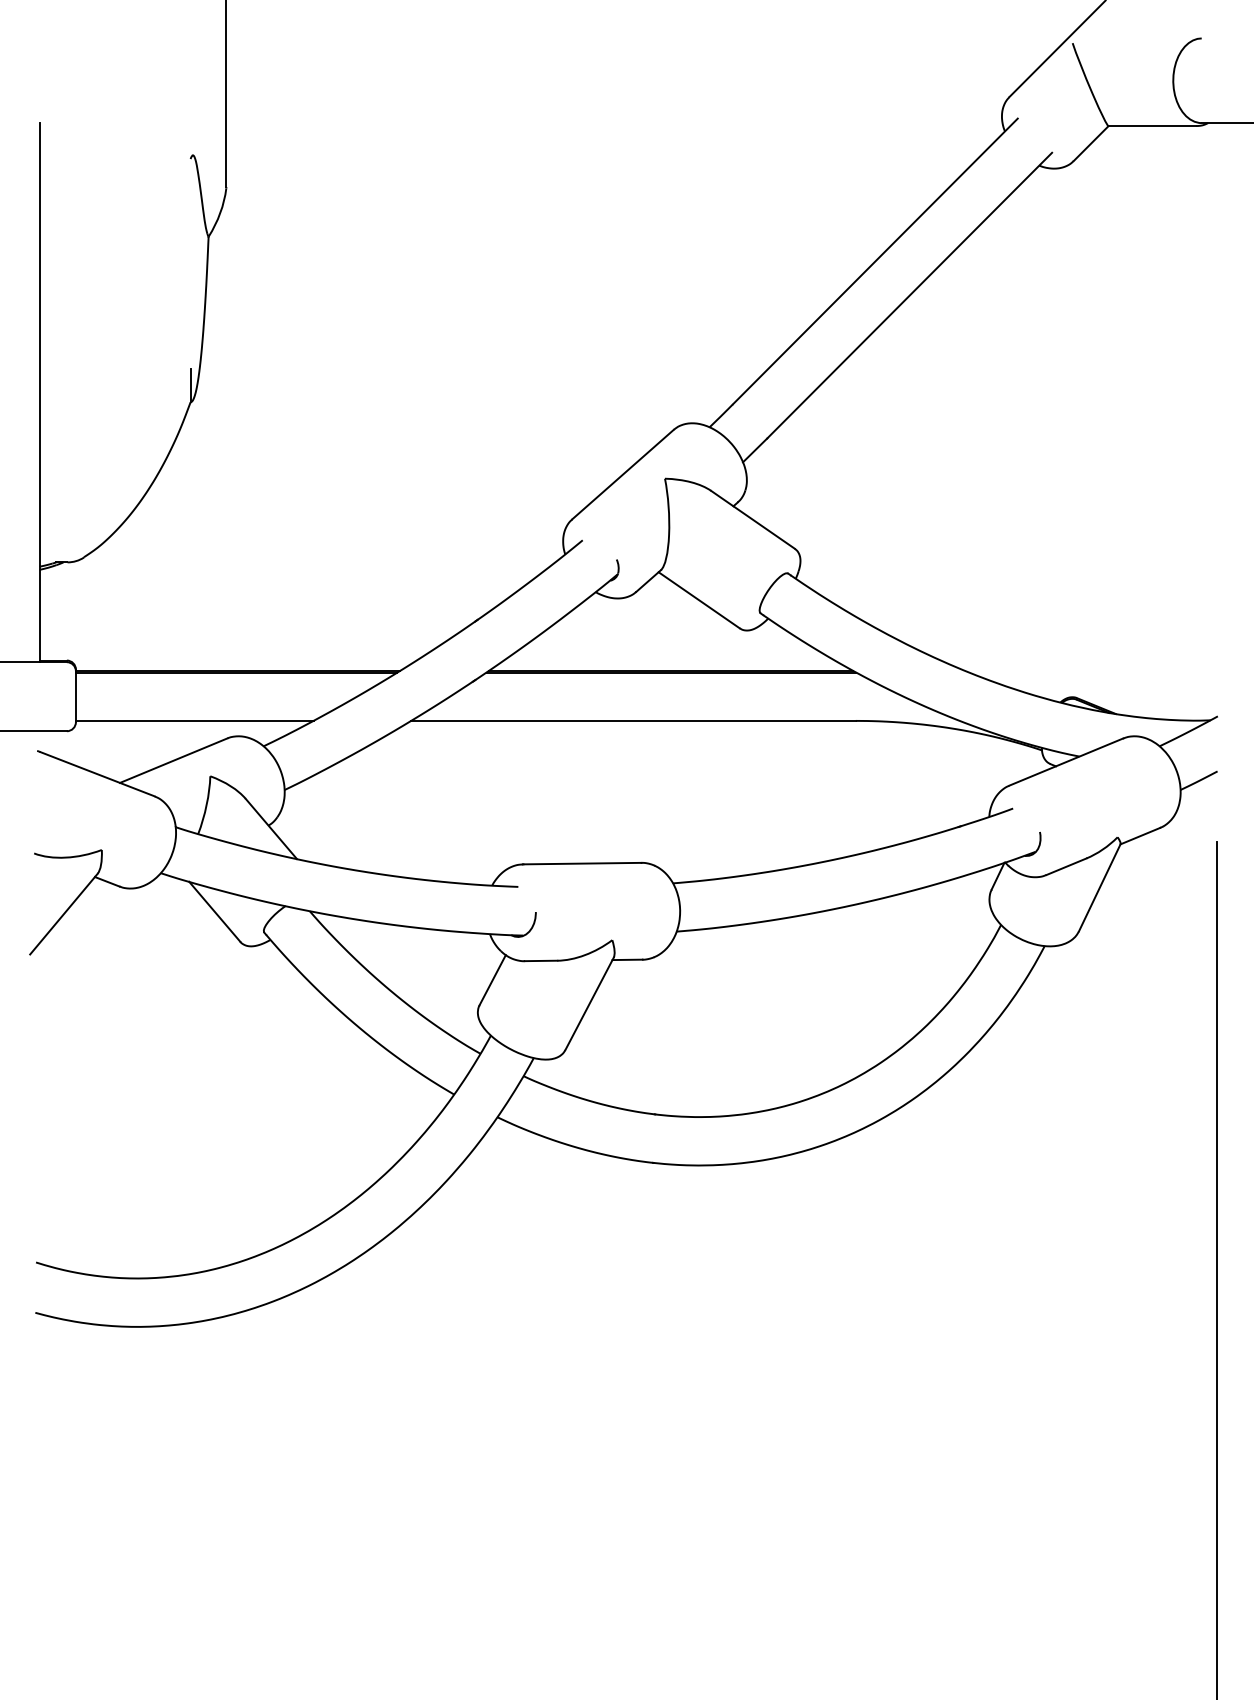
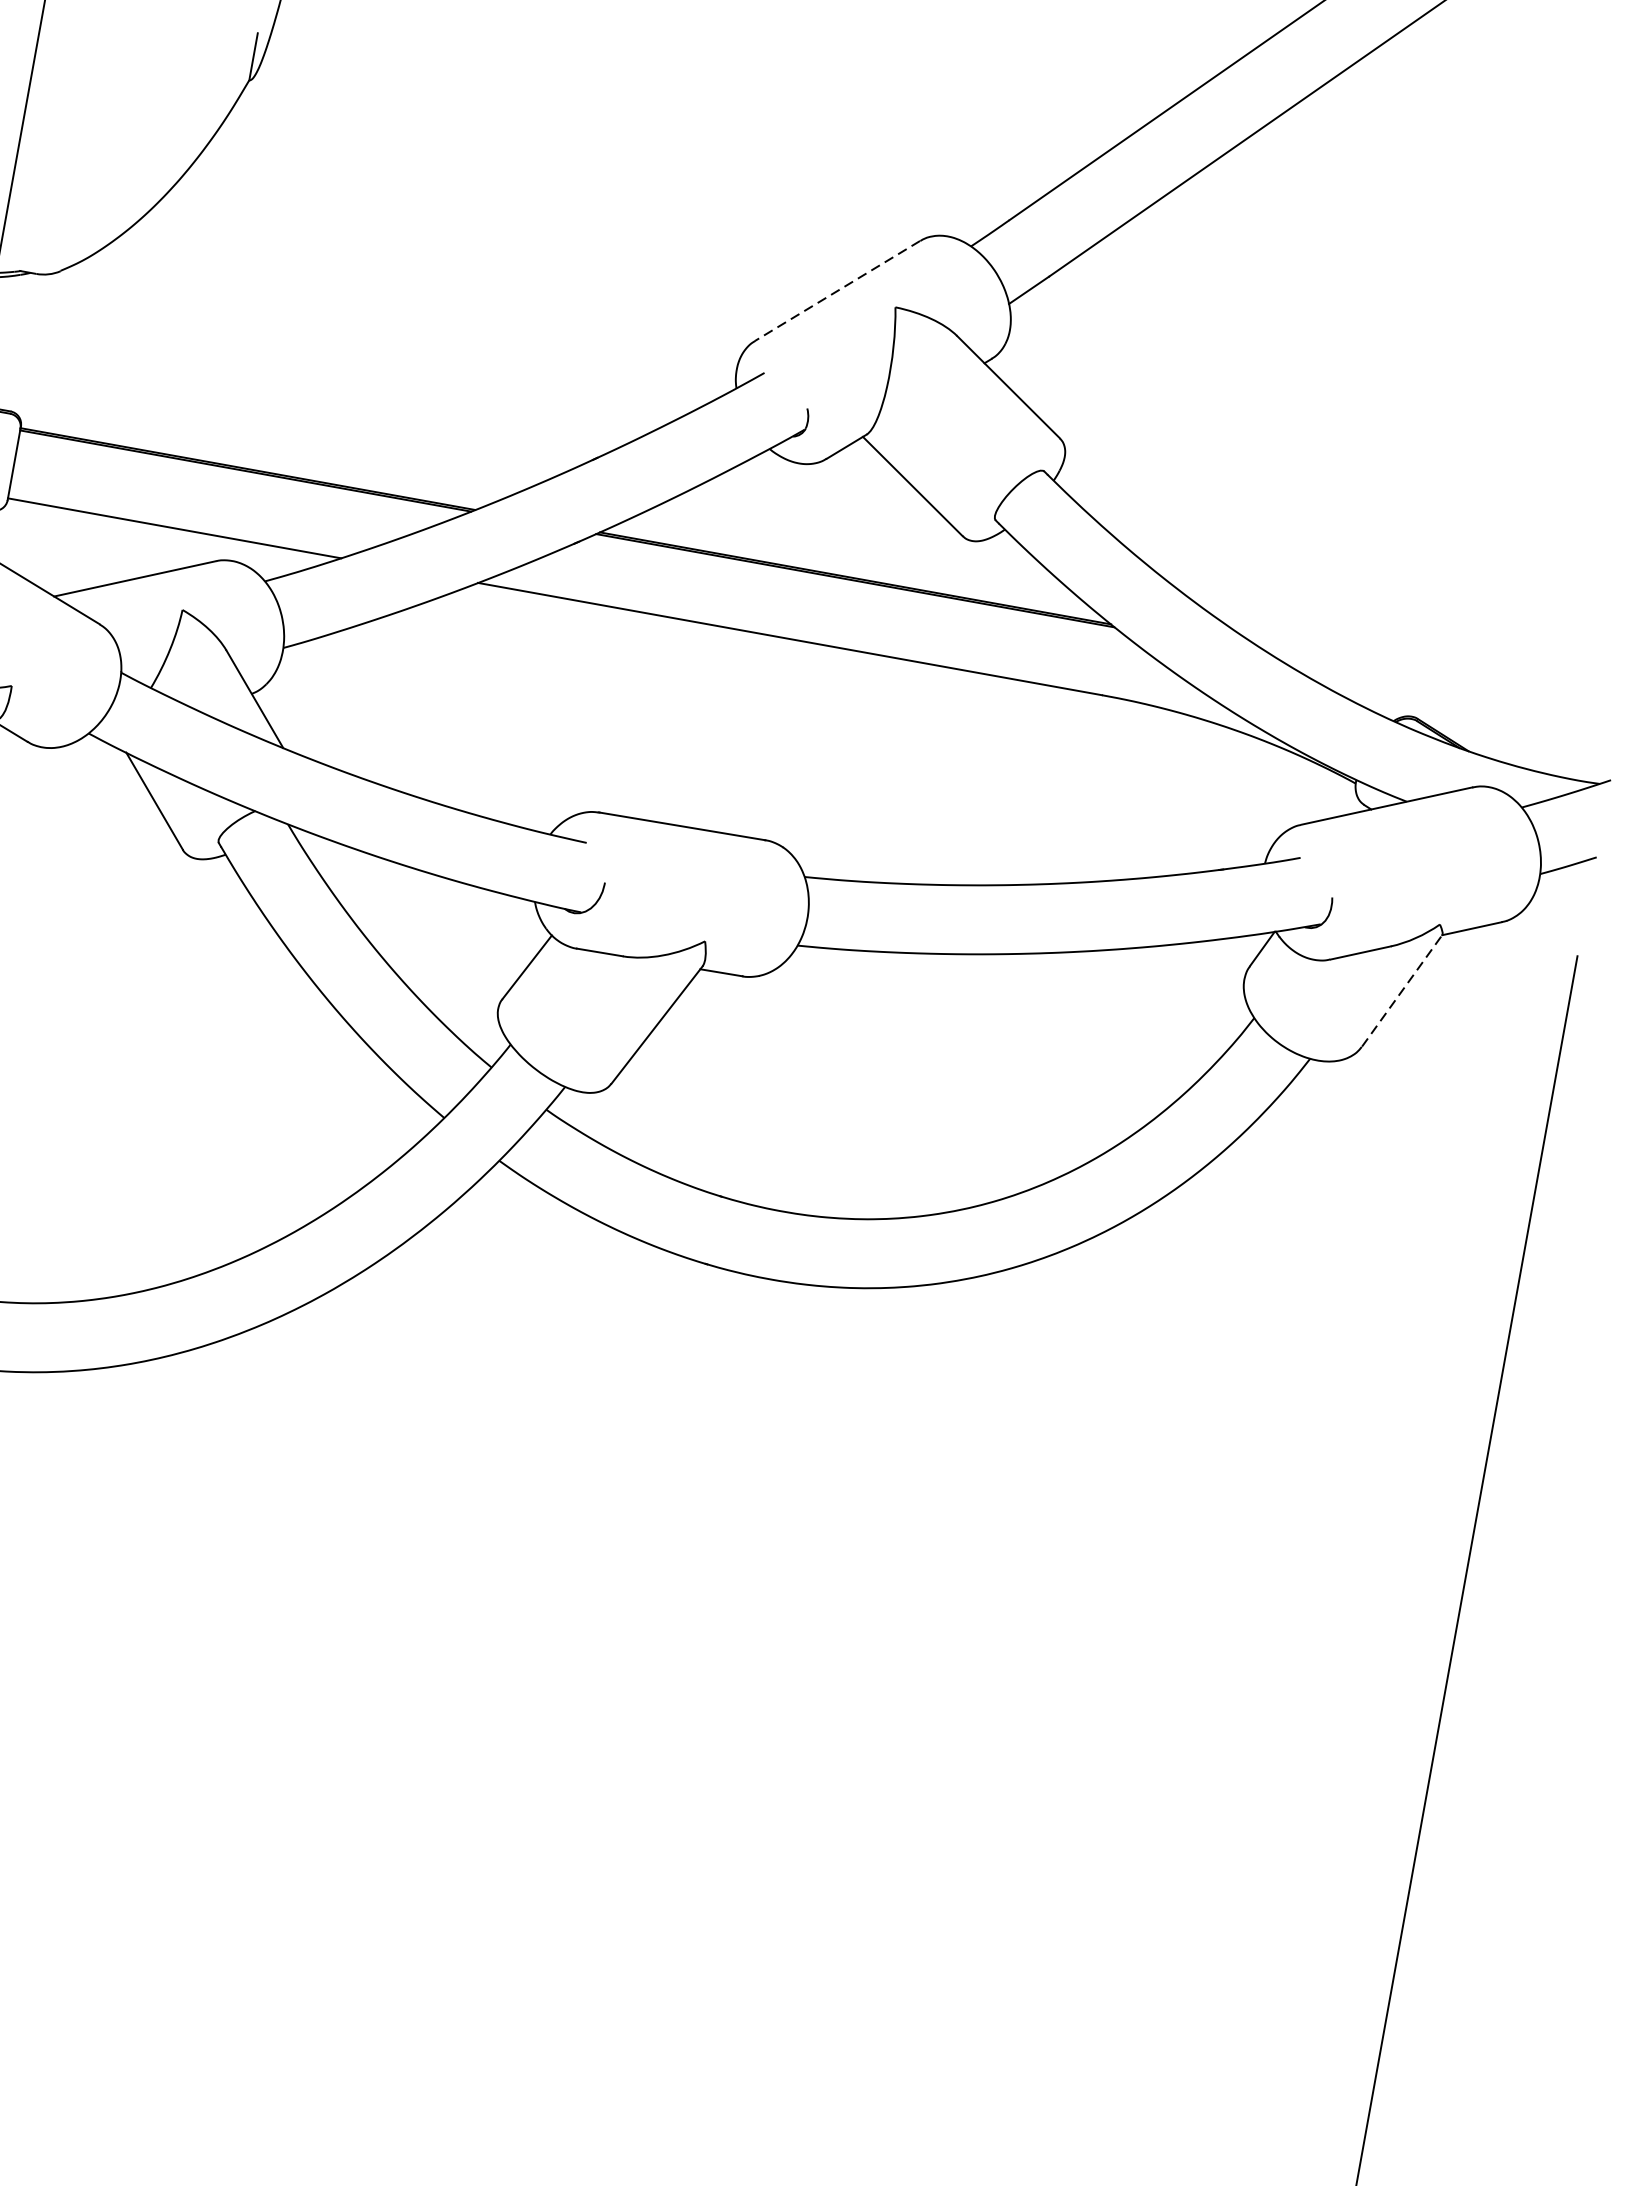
line: (623, 474) -> (838, 290), solid -> dashed
line: (1100, 887) -> (1403, 990), solid -> dashed

